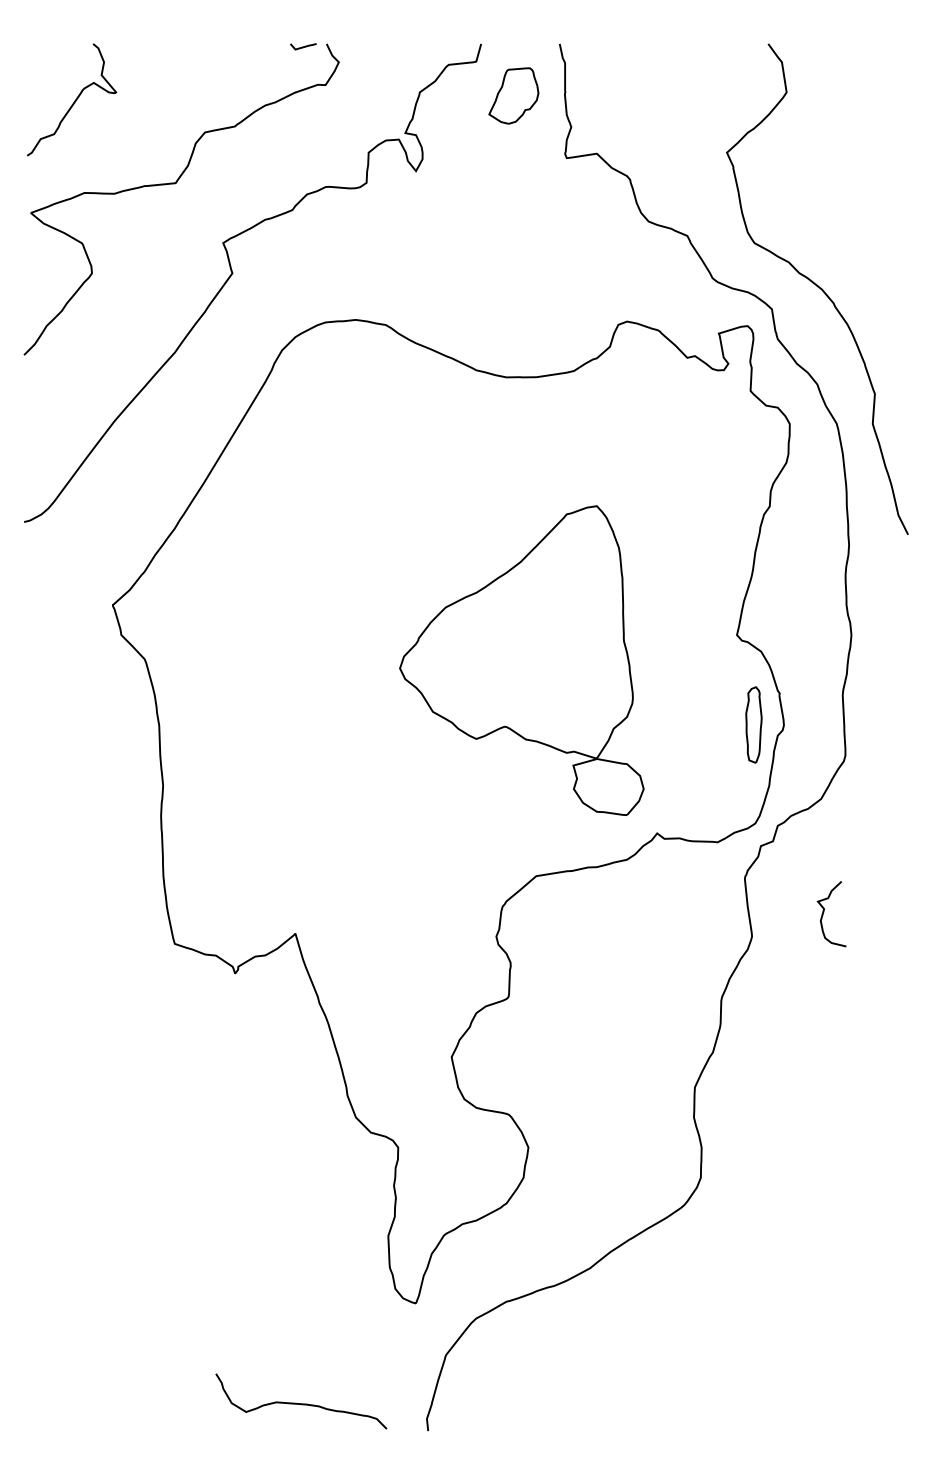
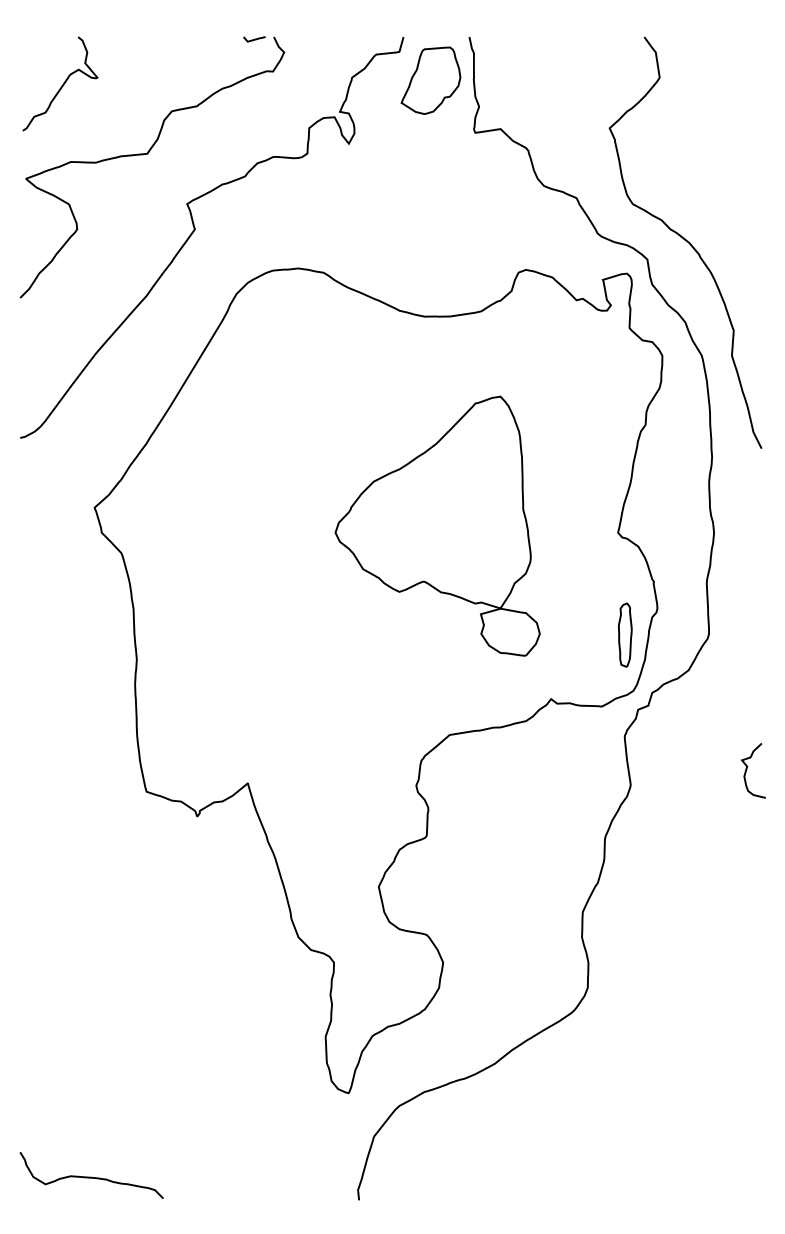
part: (513, 95) -> (430, 80), size x1.43
part: (521, 659) -> (437, 525), moved
part: (754, 724) -> (625, 634), moved
curve: (824, 912) -> (747, 769), moved
curve: (301, 1402) -> (91, 1176), moved

